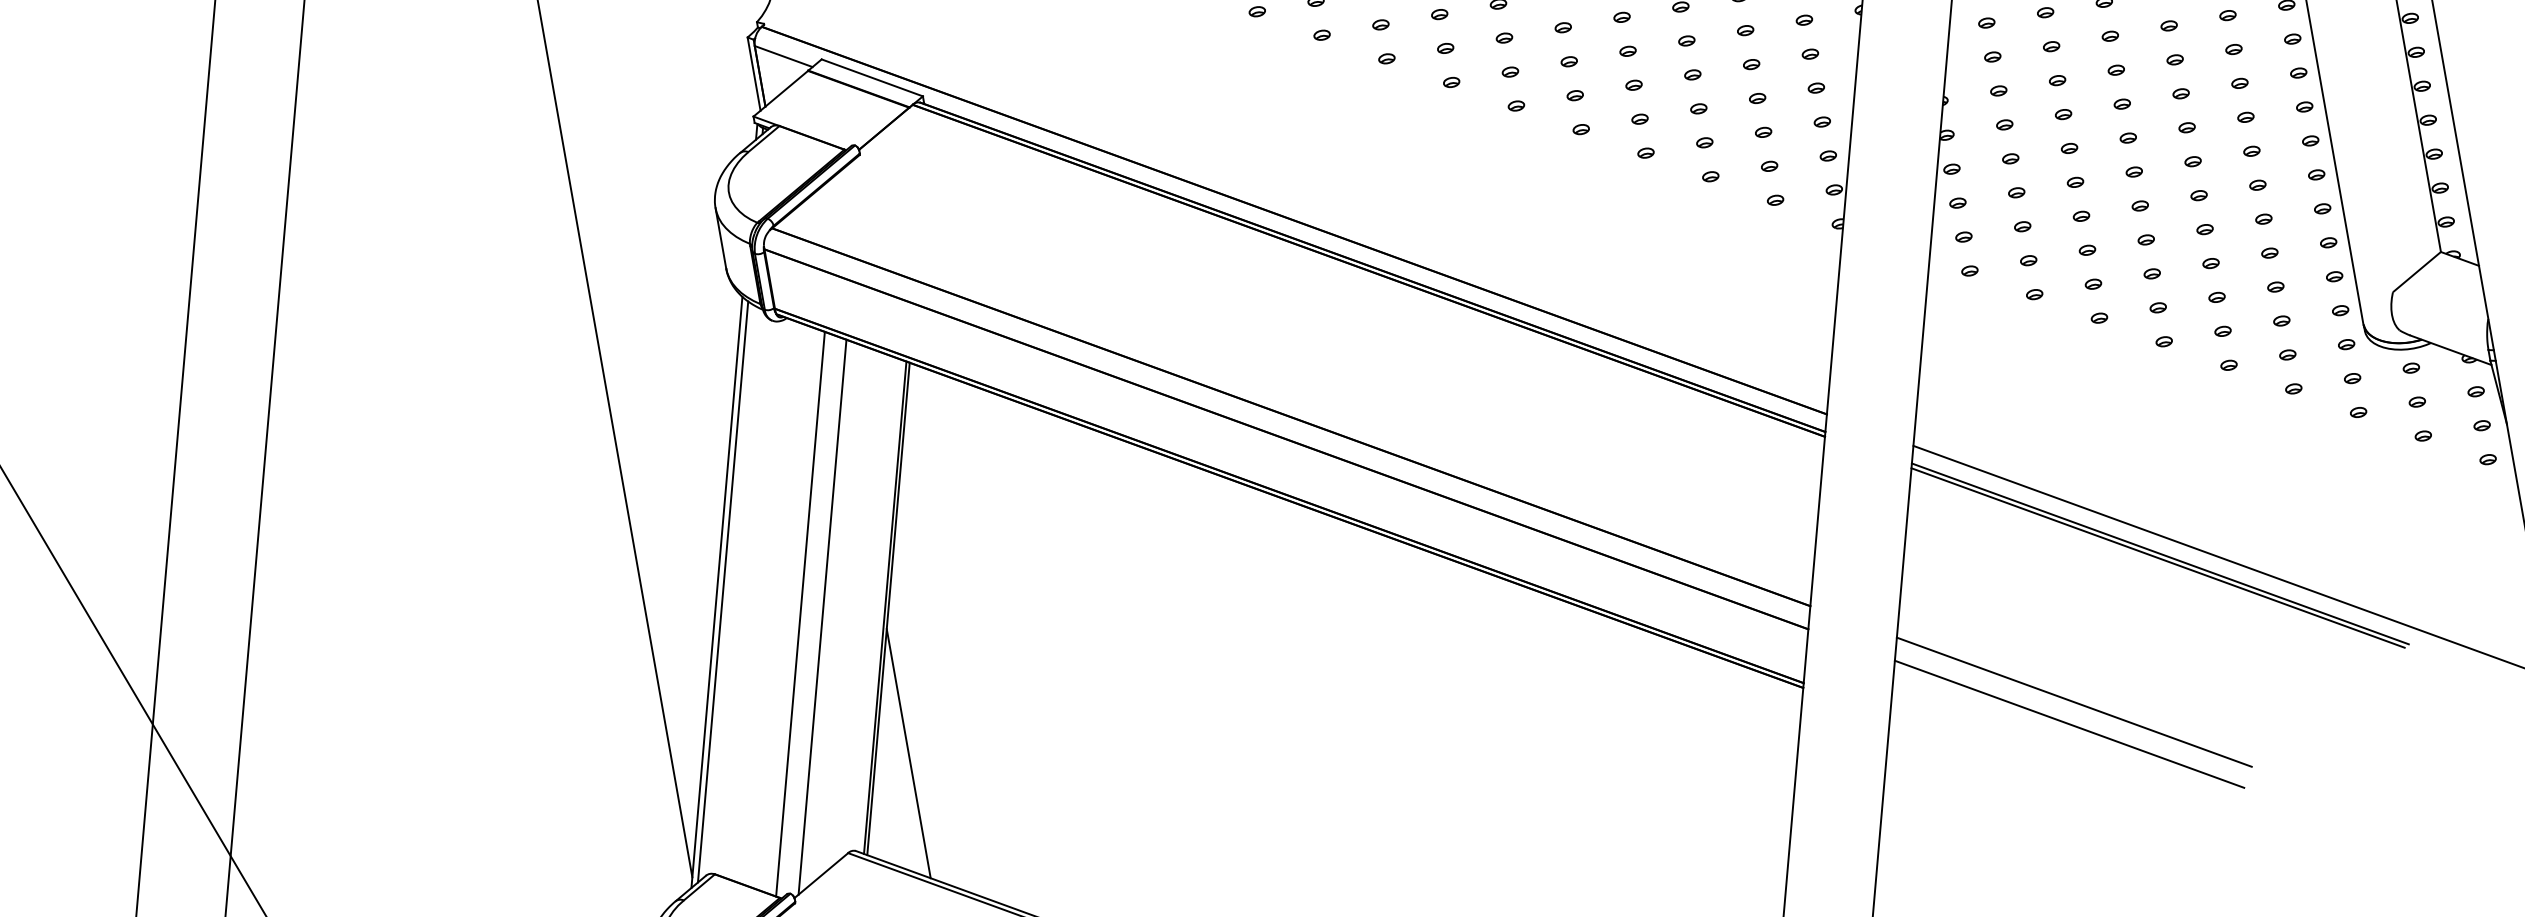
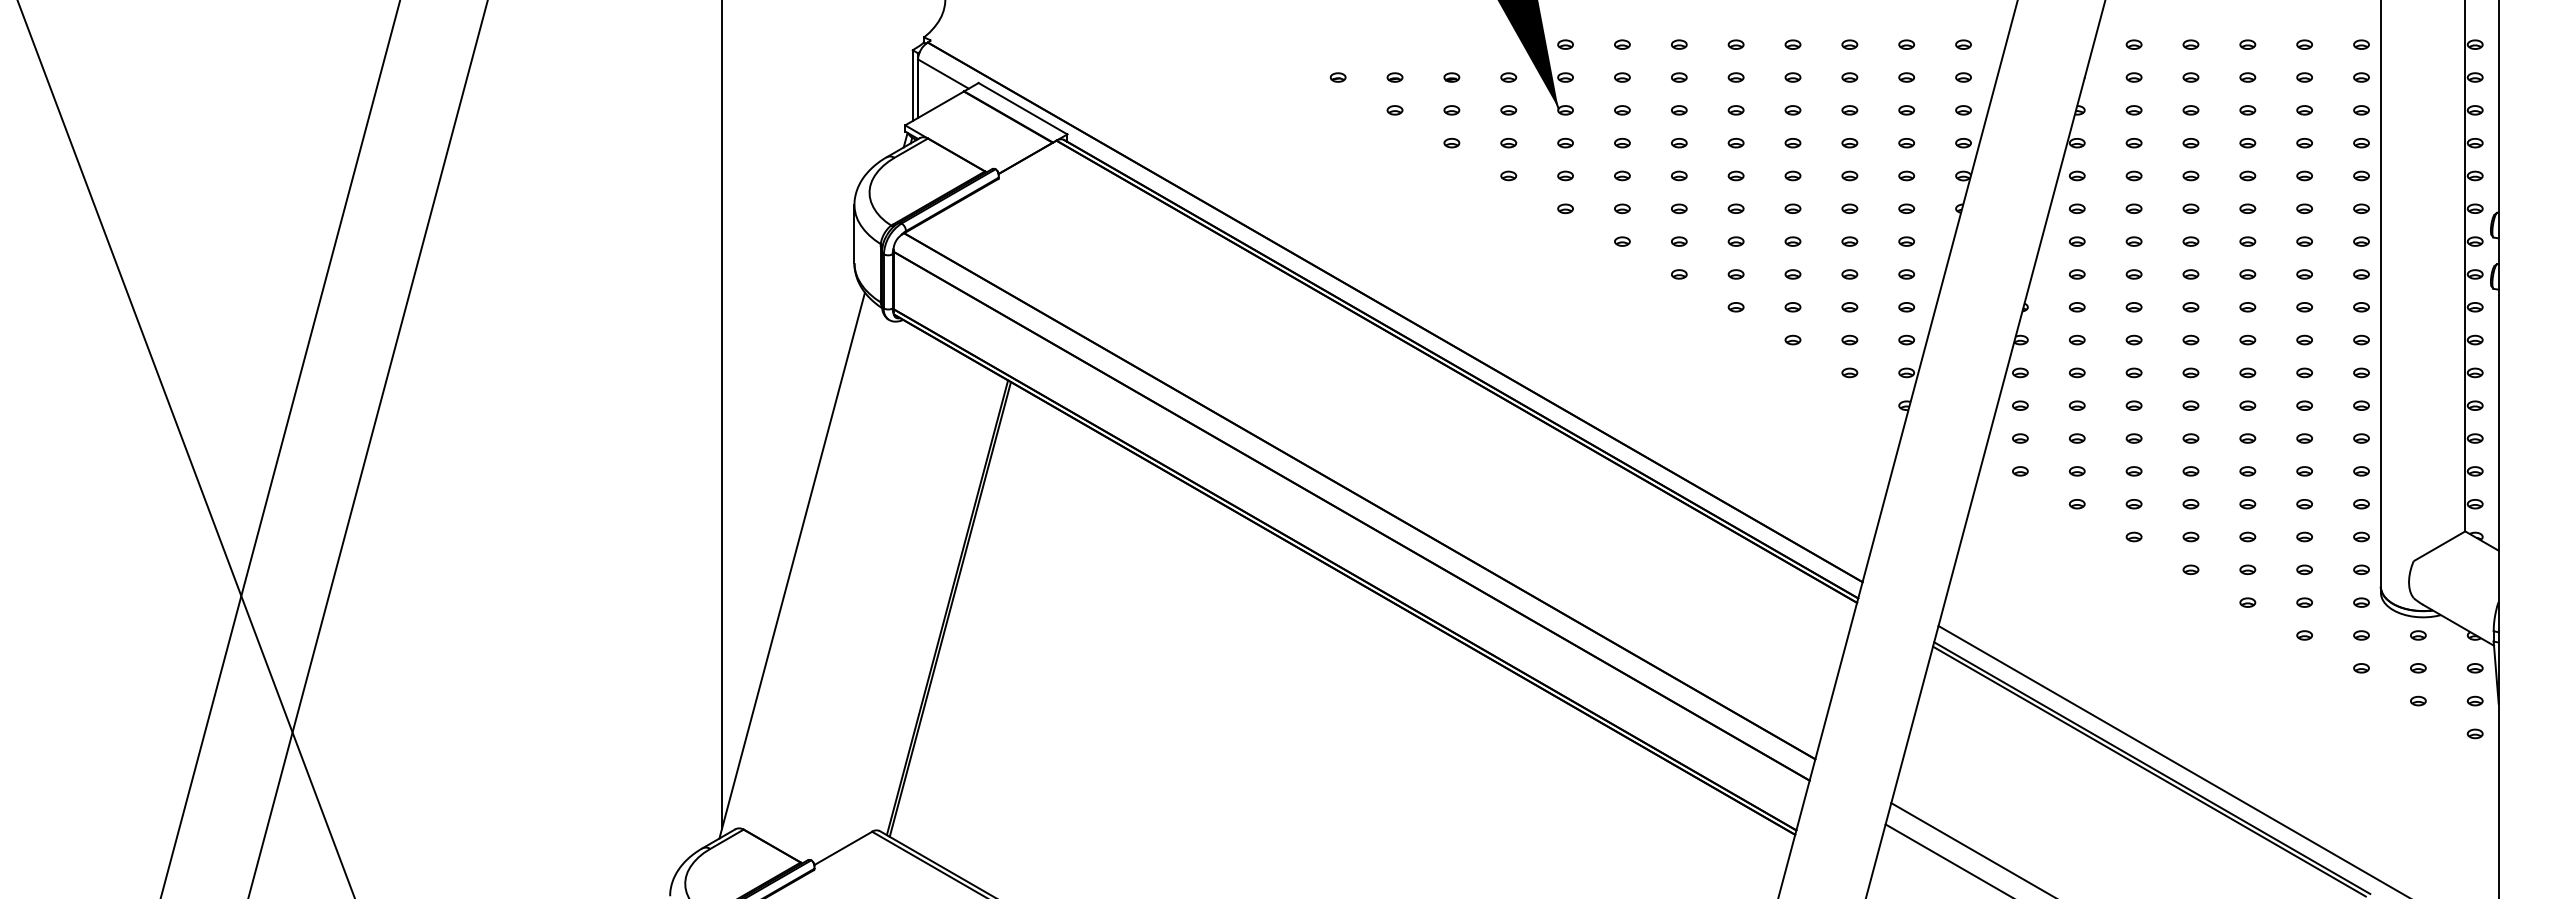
line: (722, 591) -> (797, 565), removed
line: (799, 613) -> (866, 599), removed
line: (821, 617) -> (886, 606), removed
line: (908, 753) -> (945, 748), removed

